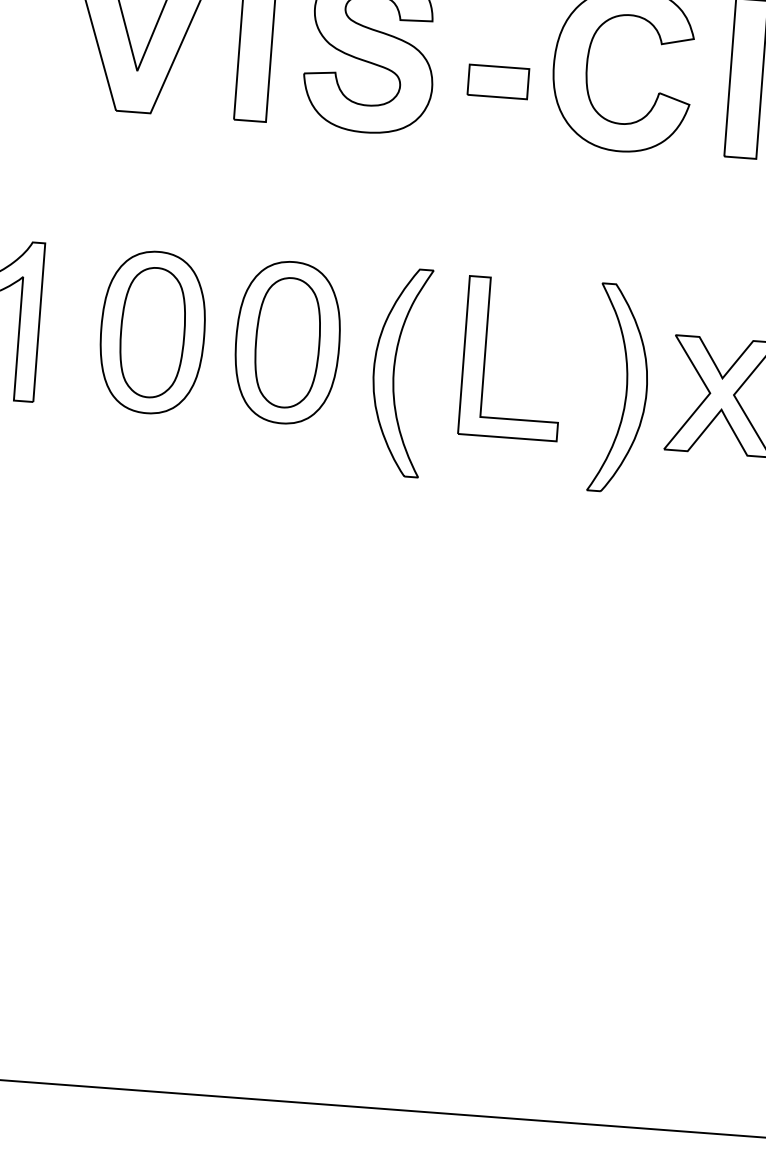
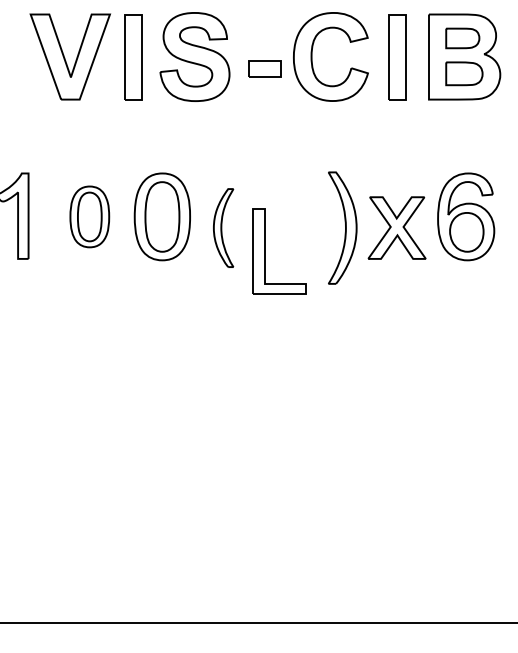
part: (152, 331) -> (89, 216), size x0.7
part: (486, 356) -> (265, 251), moved
part: (399, 370) -> (223, 227), size x0.7

